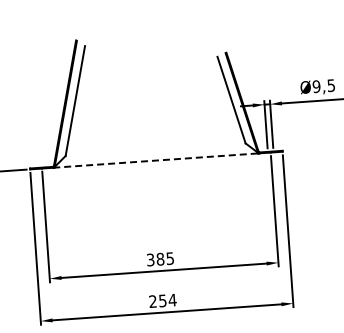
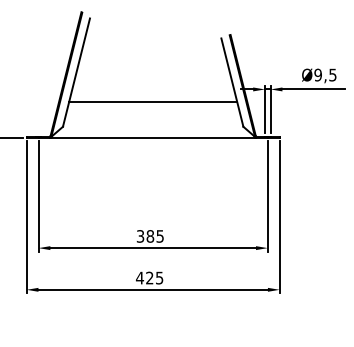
line: (154, 124) -> (153, 101), added
line: (155, 160) -> (152, 137), dashed -> solid
text: (162, 300) -> (149, 277), 254 -> 425

